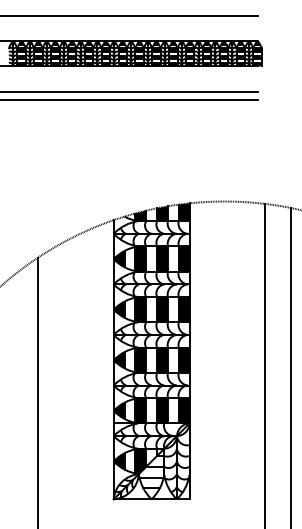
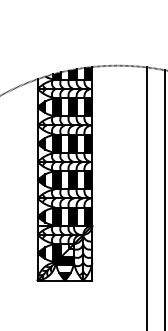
fill: (151, 471) -> (64, 260), added
fill: (151, 493) -> (64, 276), added

